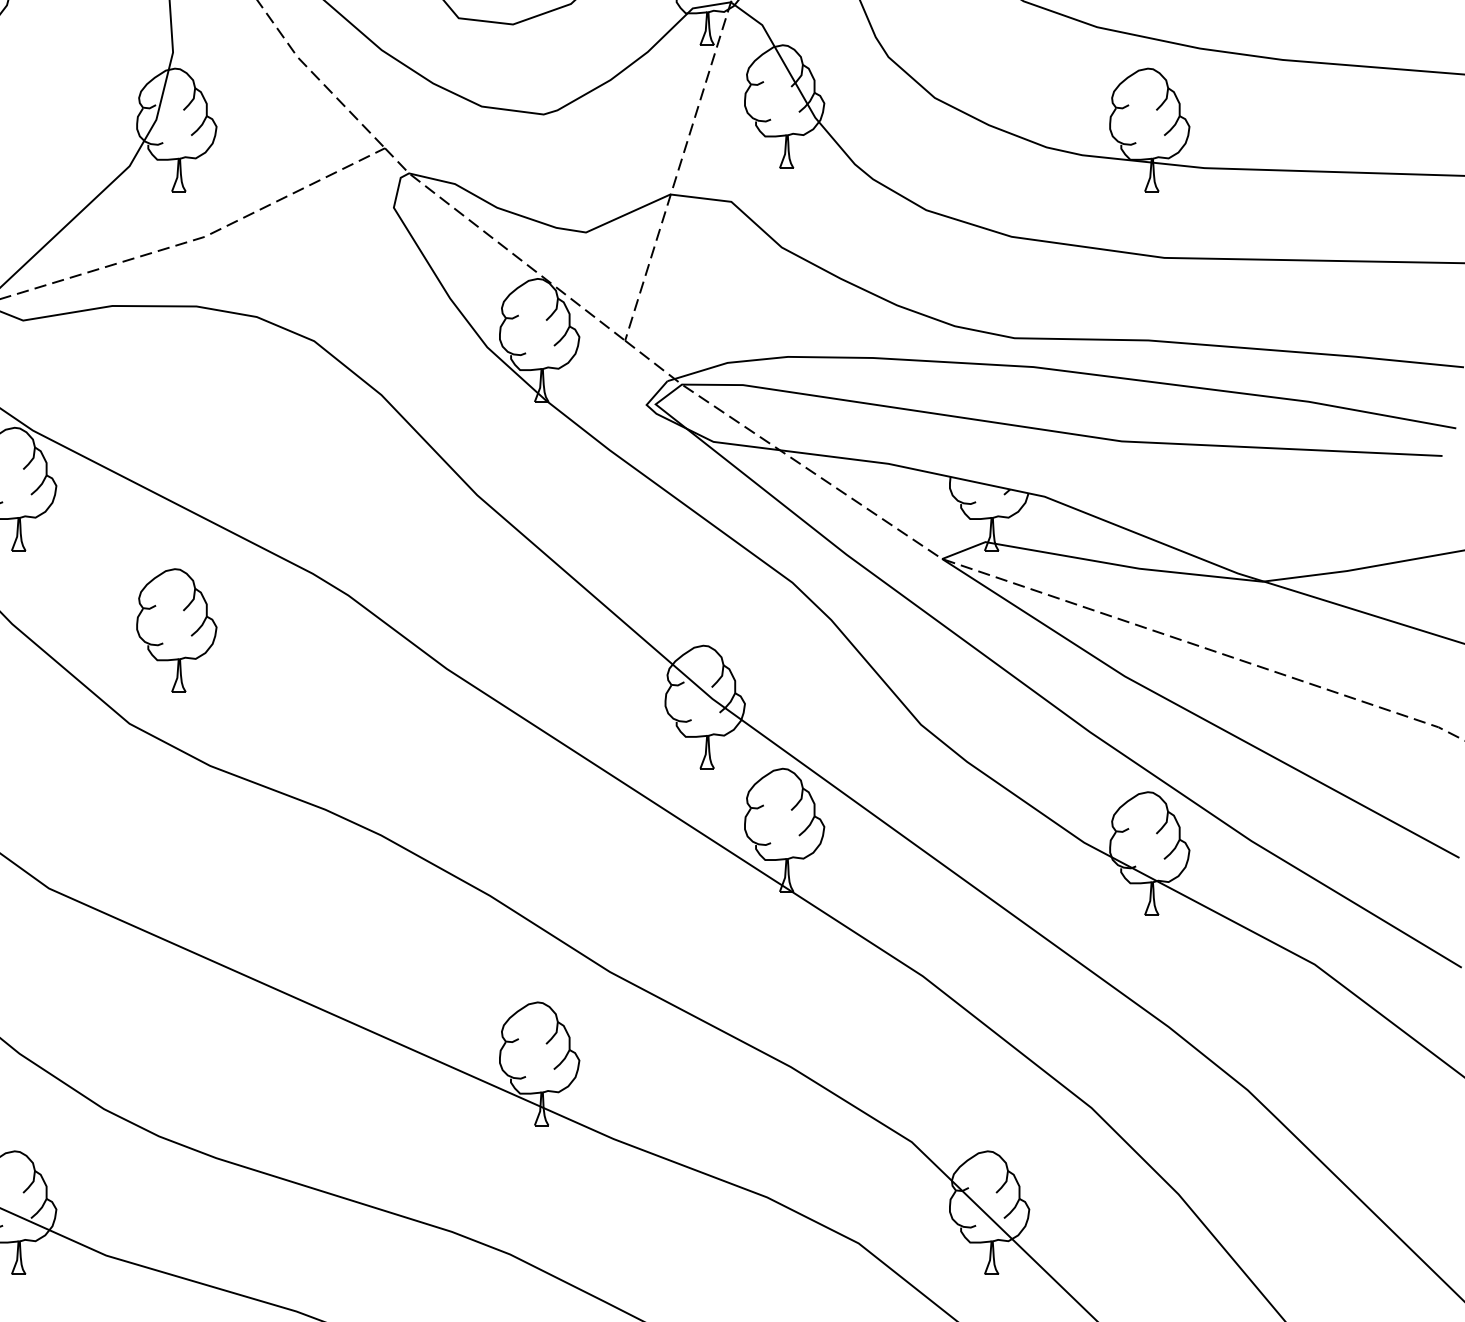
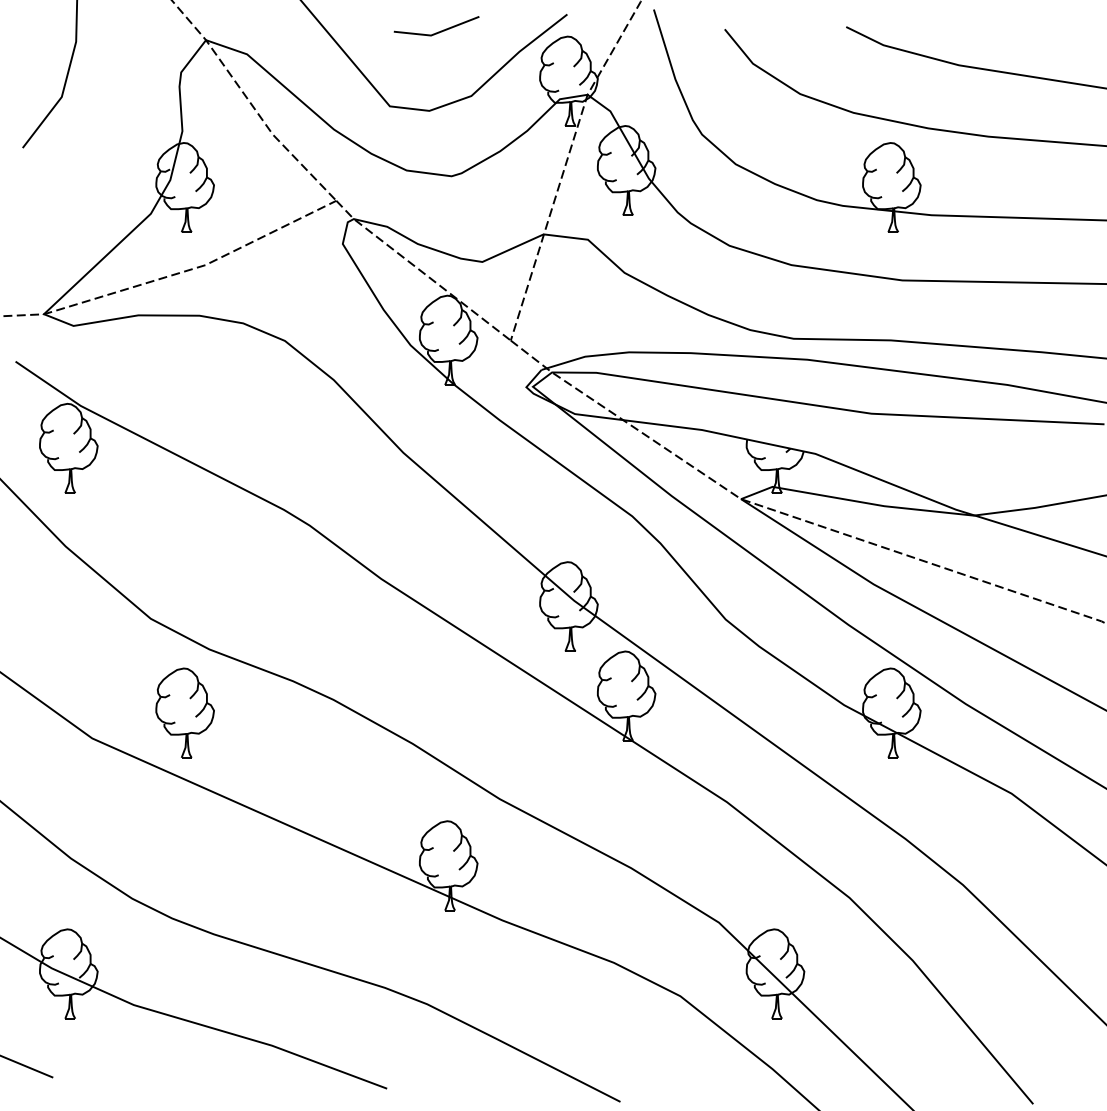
part: (175, 629) -> (184, 712), moved

